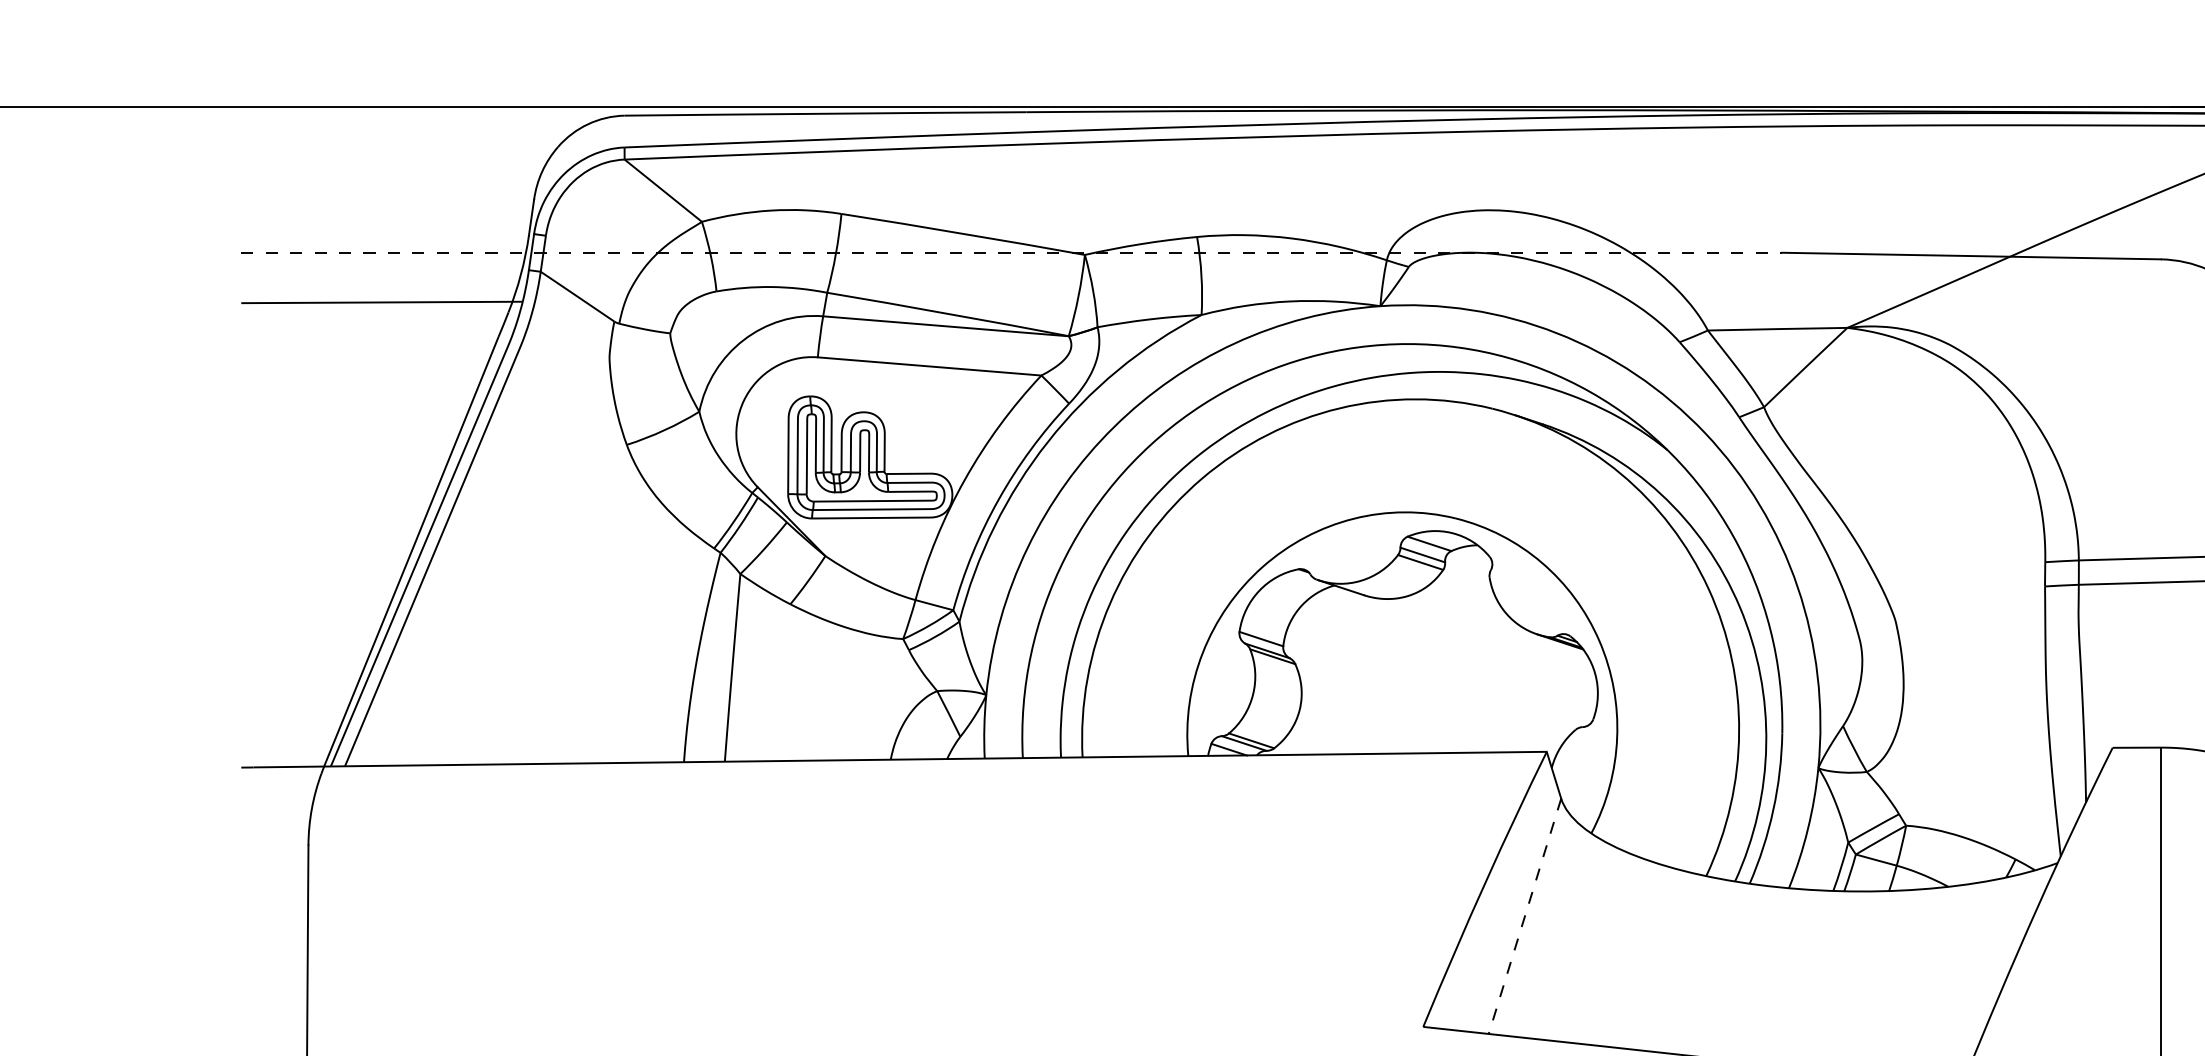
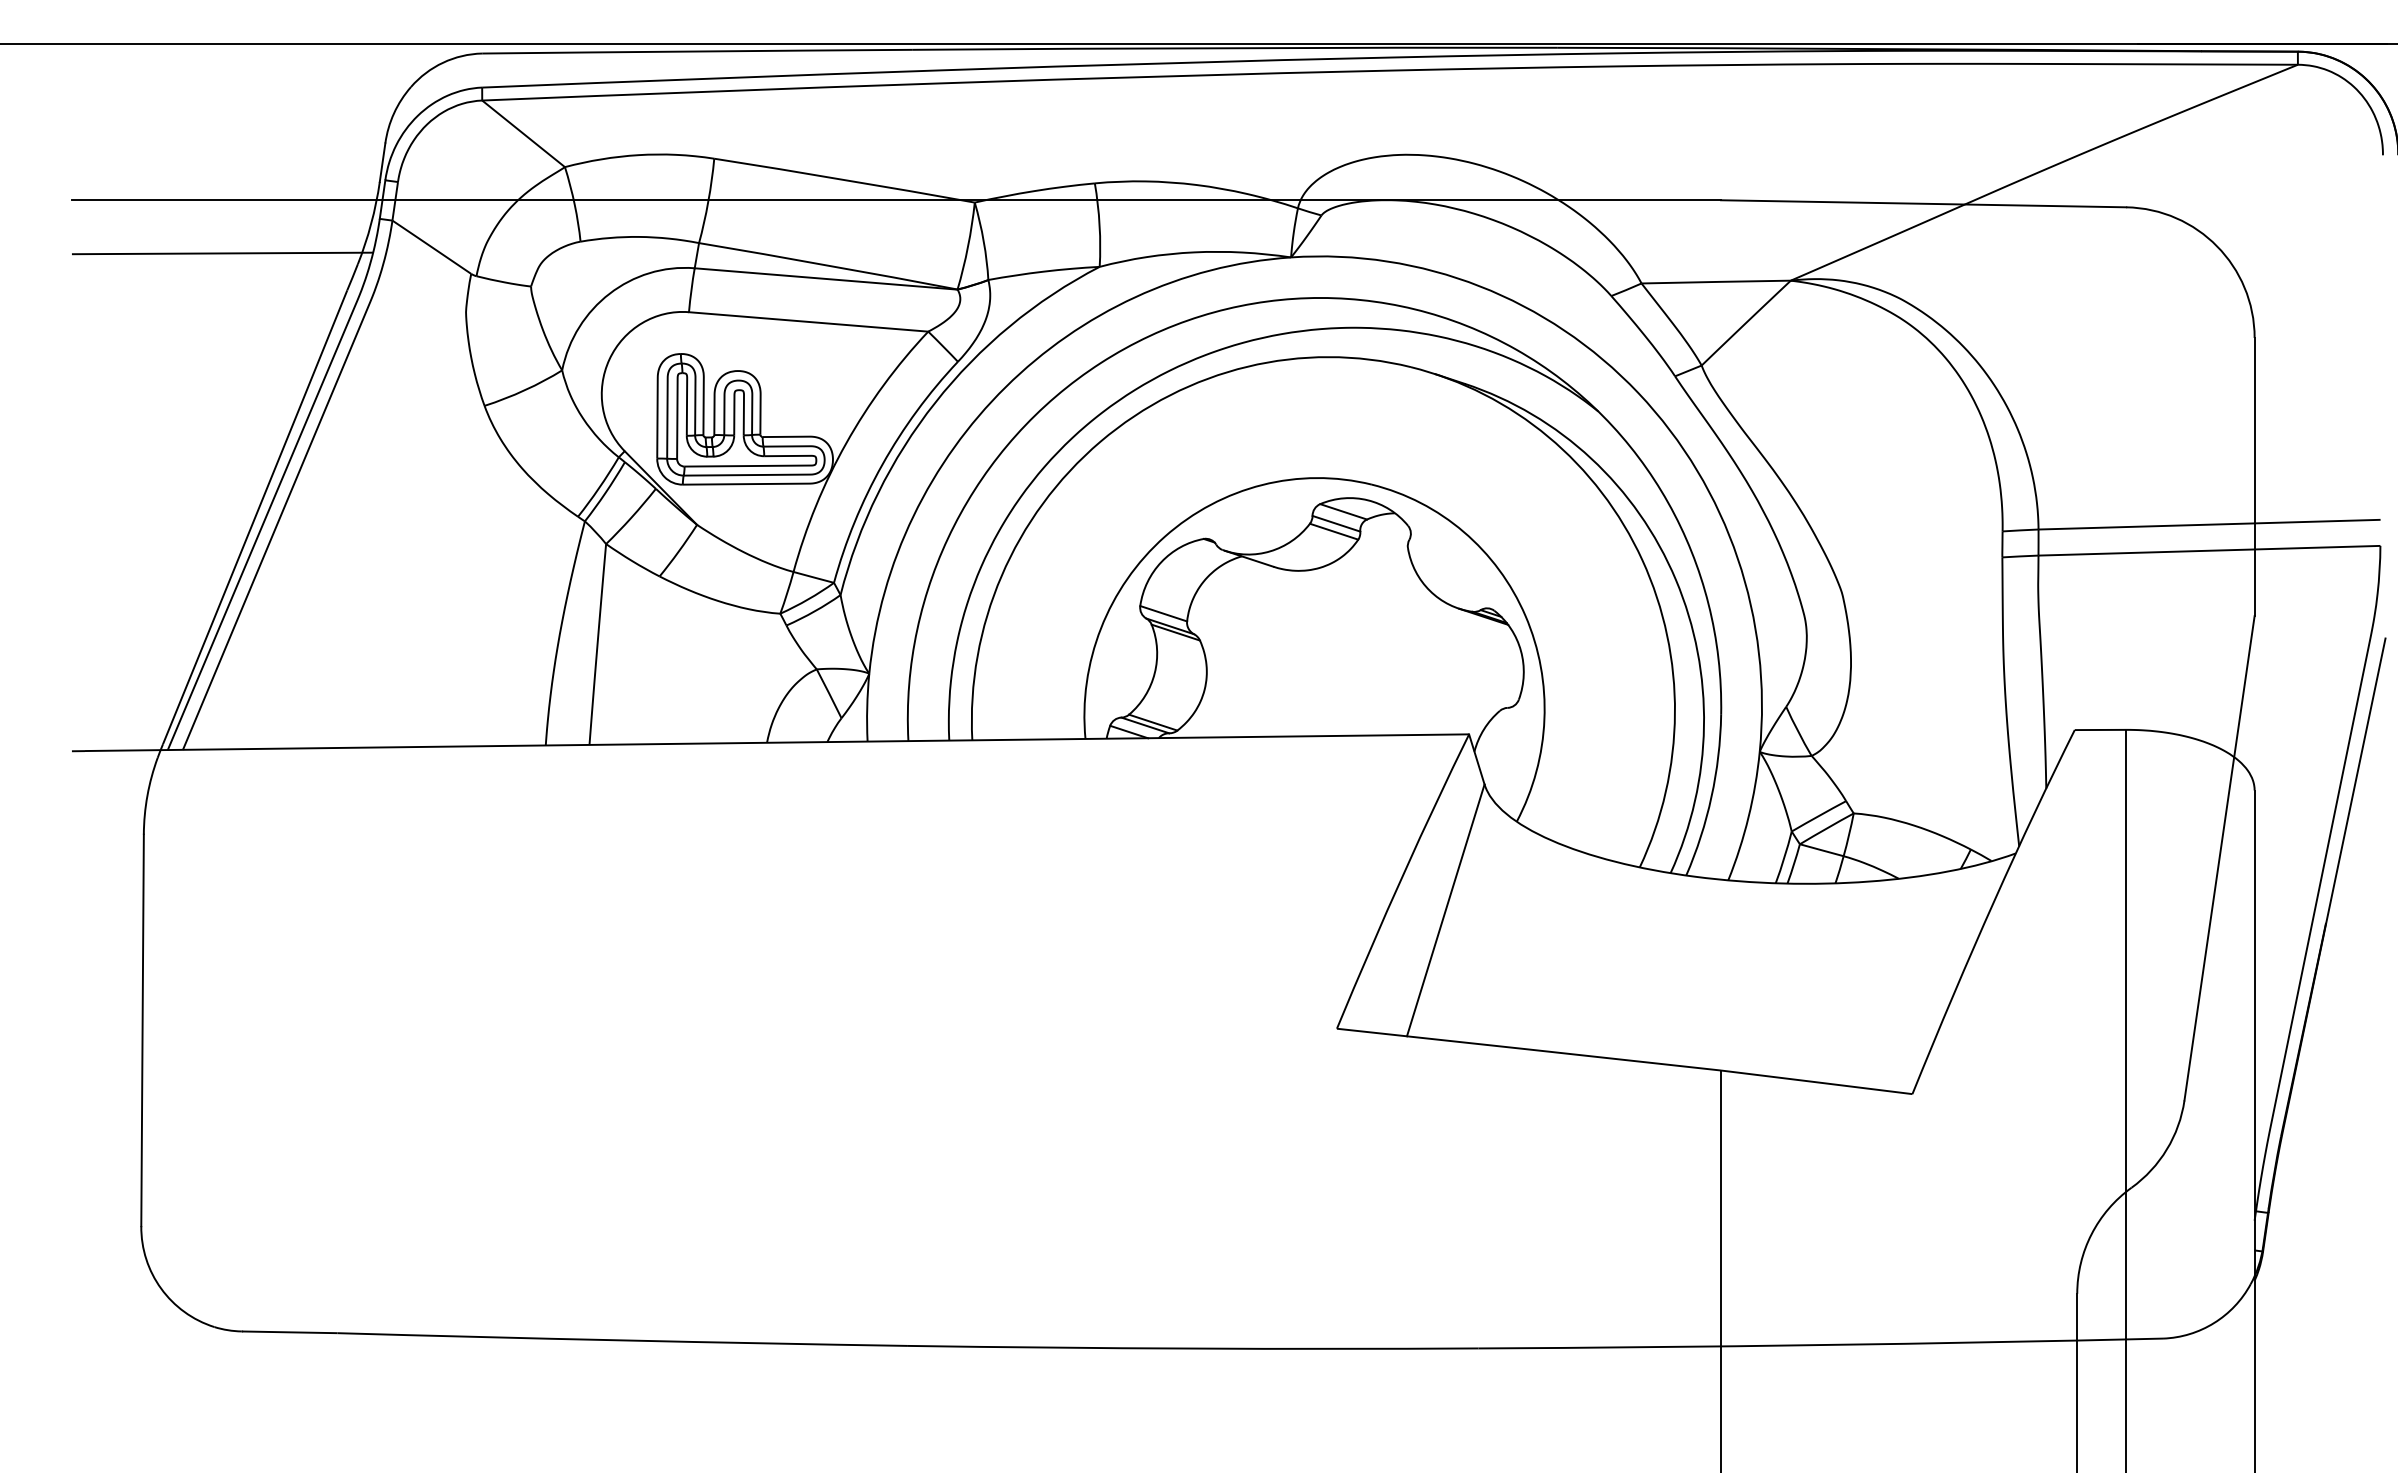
line: (1011, 252) -> (896, 200), dashed -> solid
line: (1524, 916) -> (1445, 910), dashed -> solid

